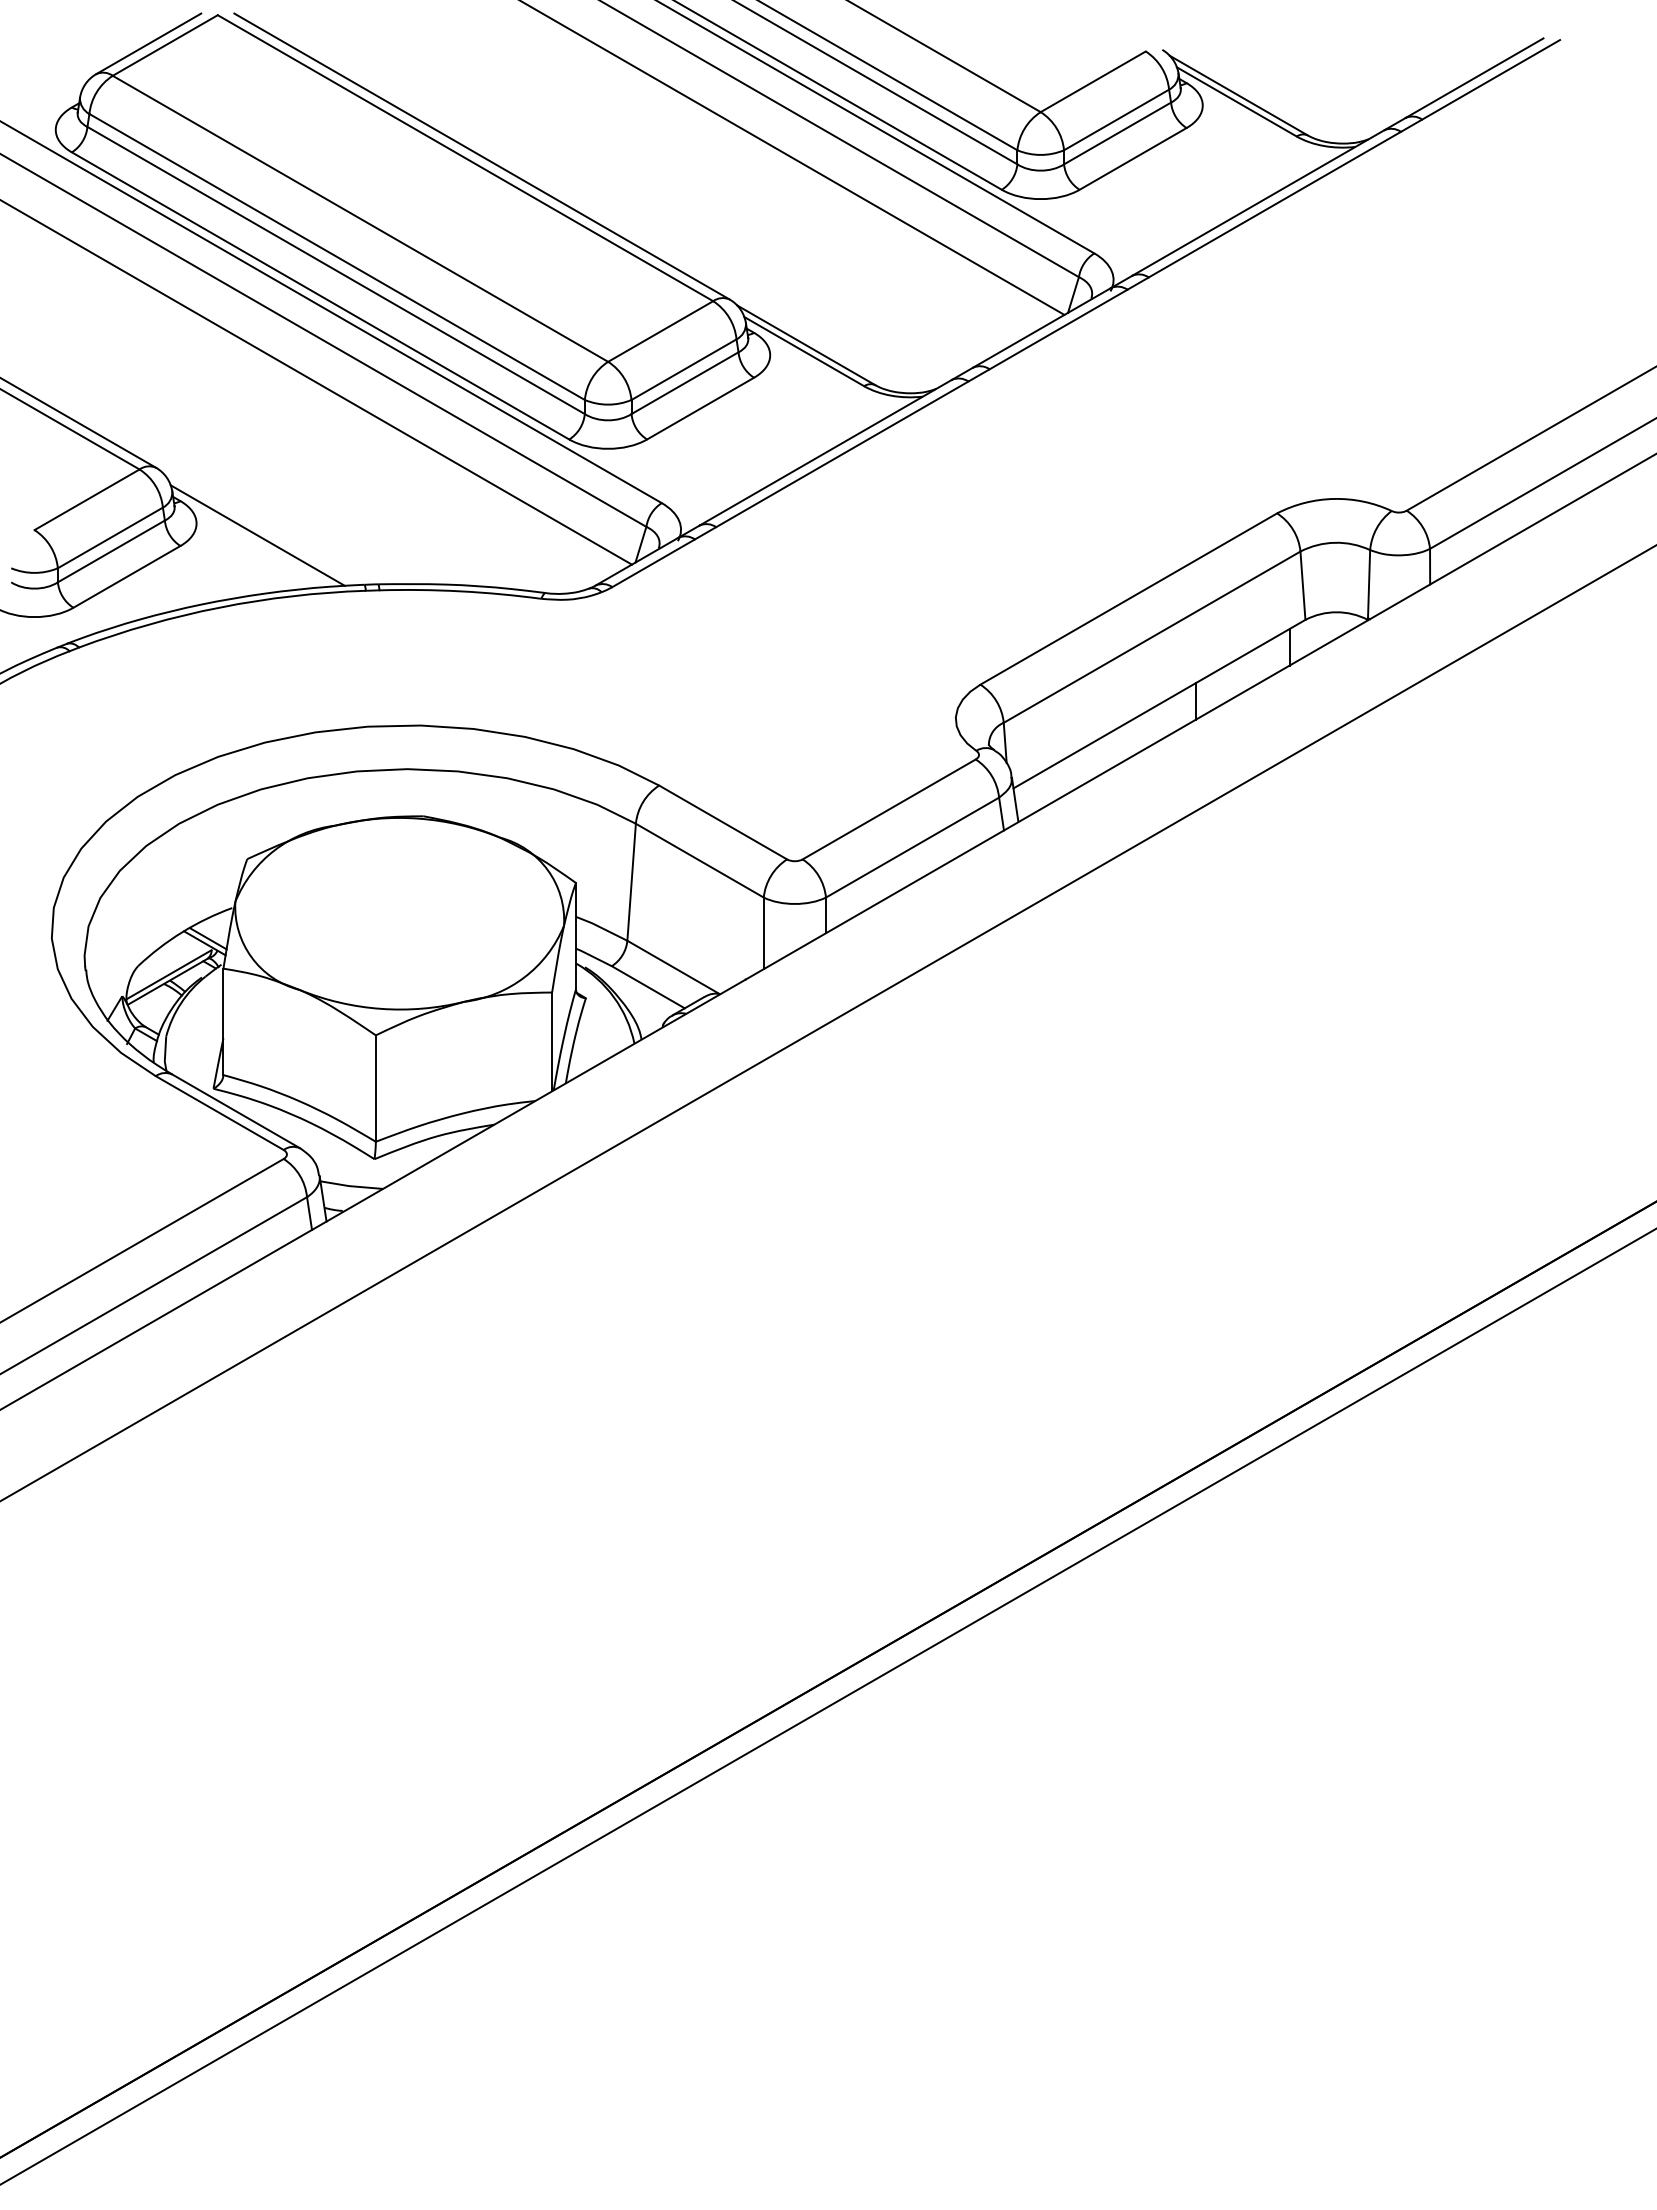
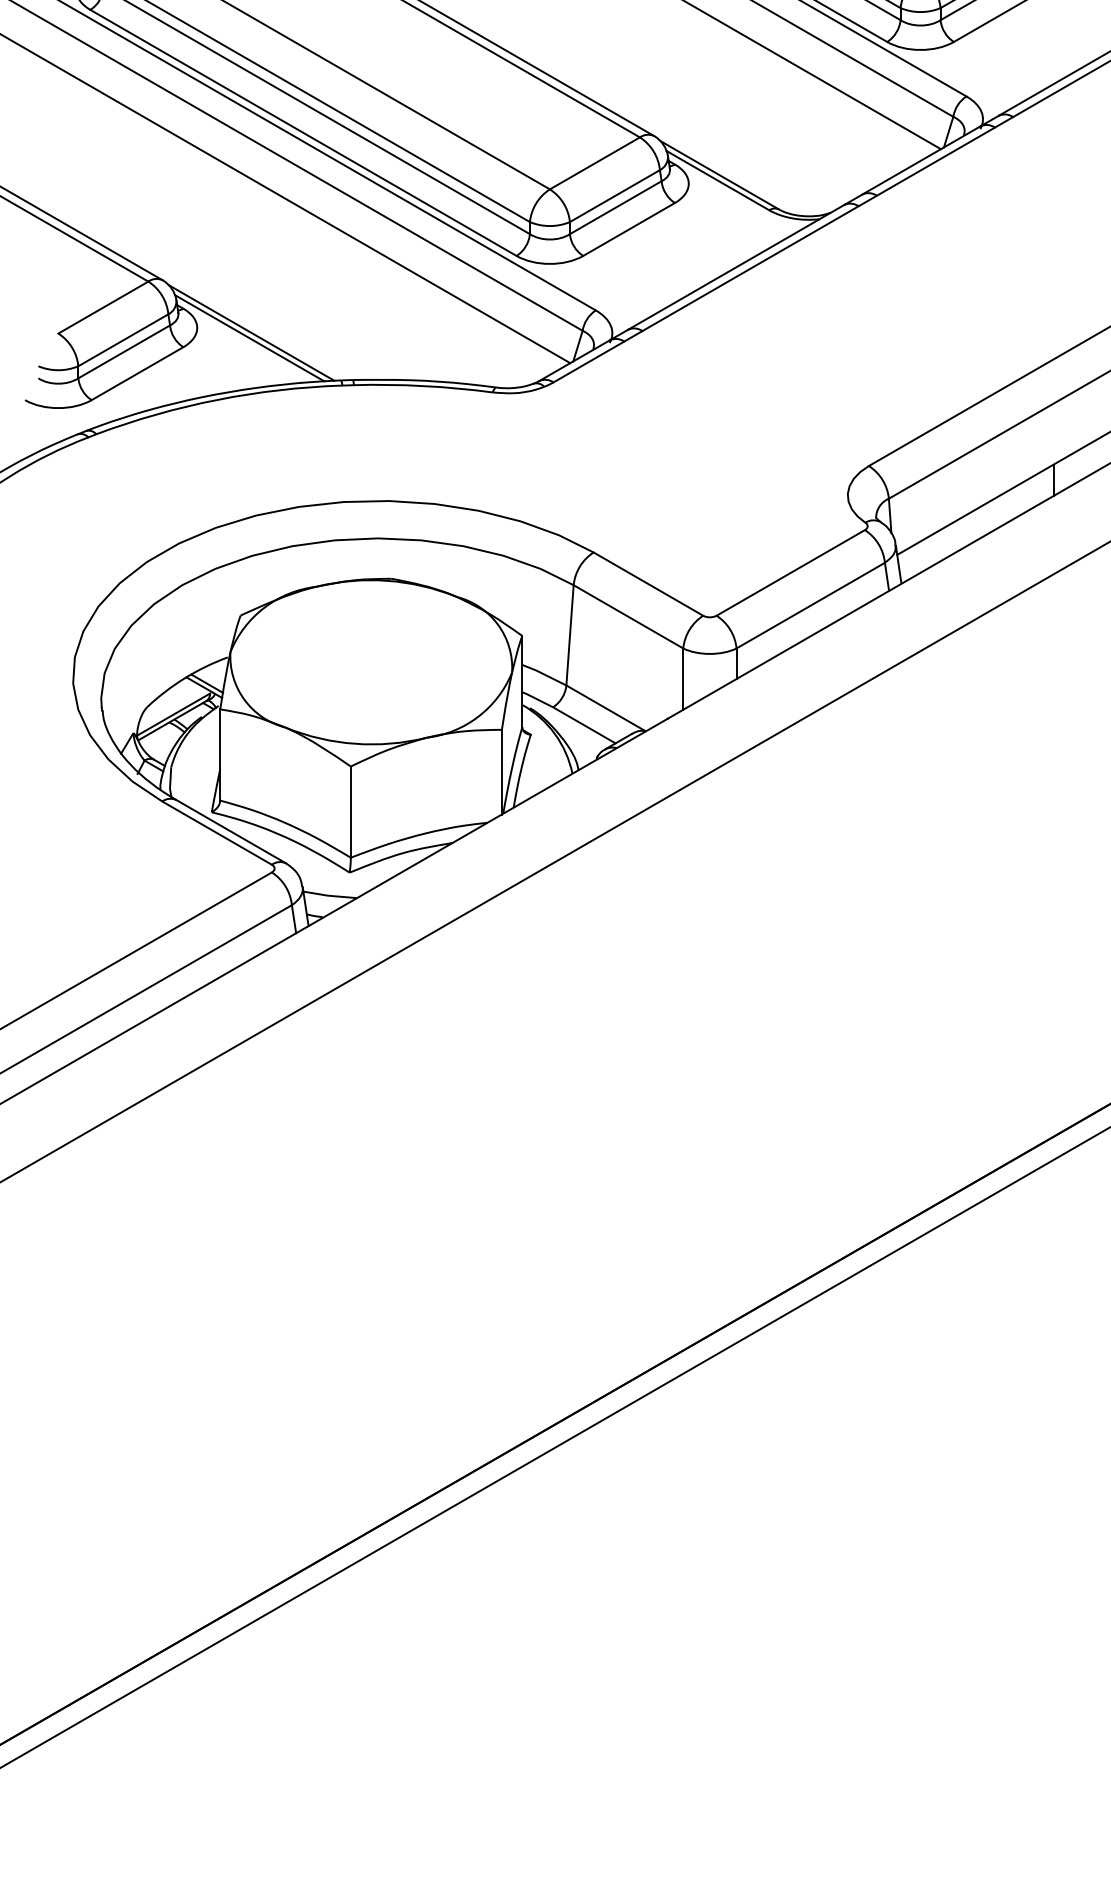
line: (259, 529) -> (251, 333), added

